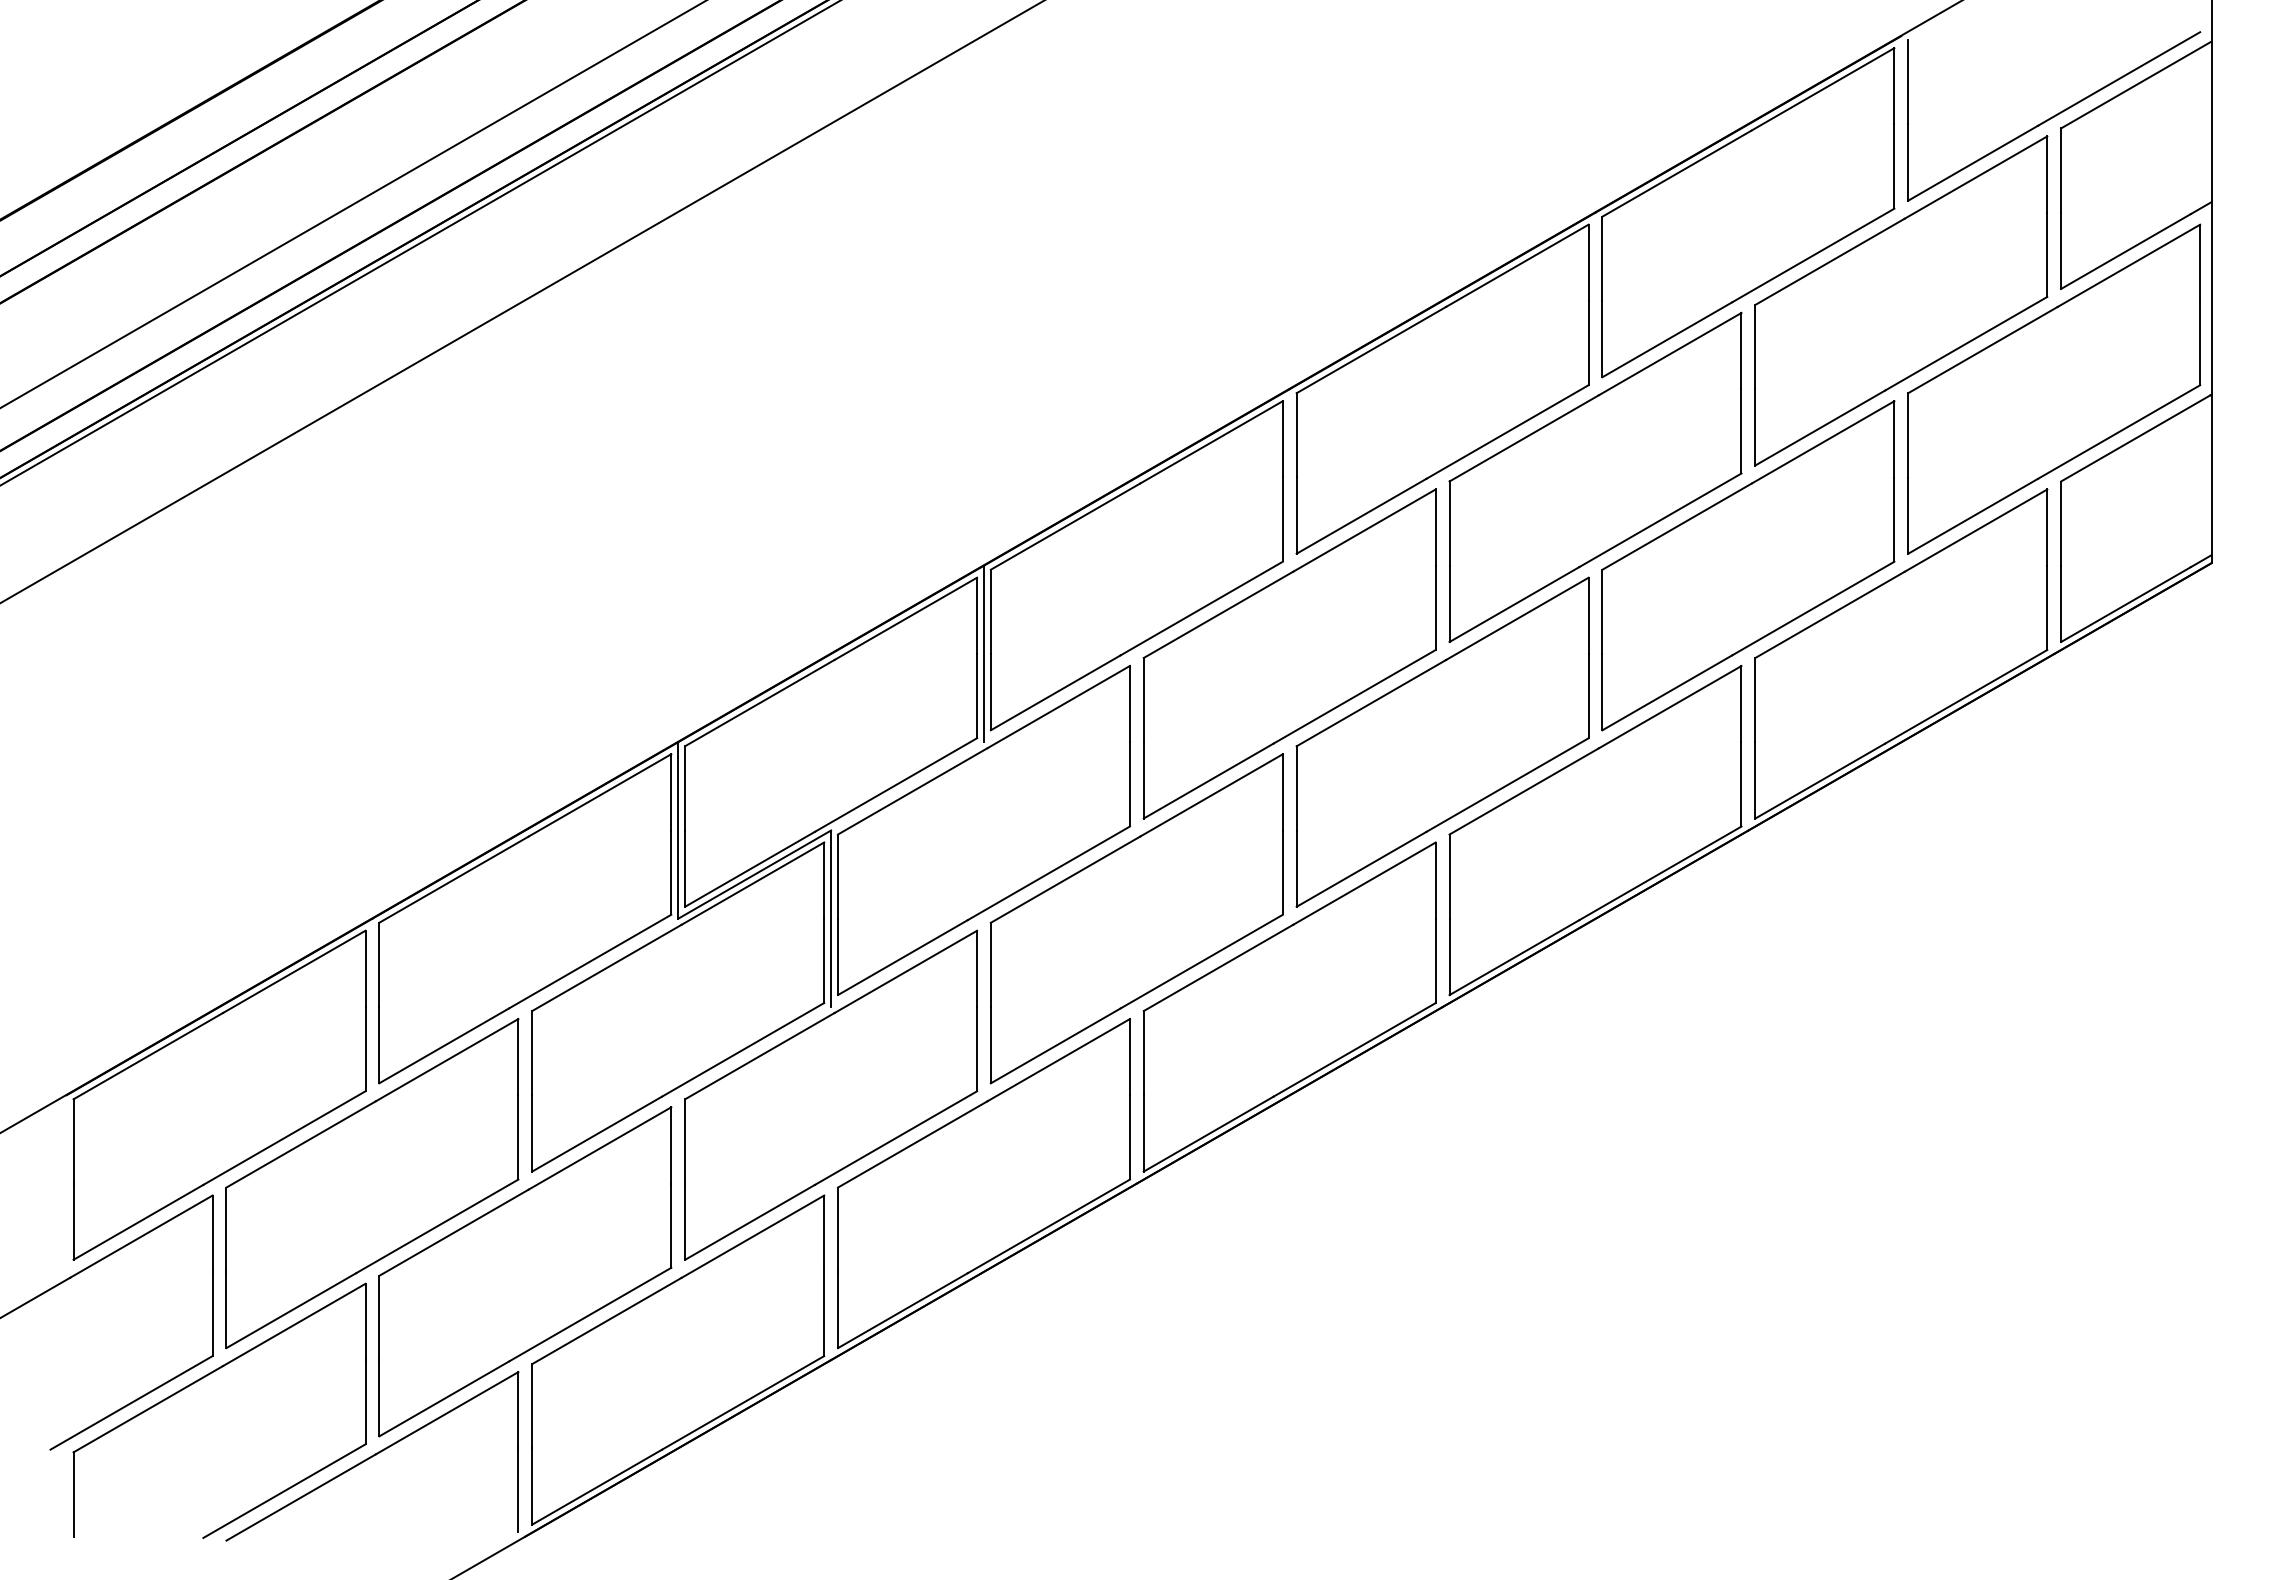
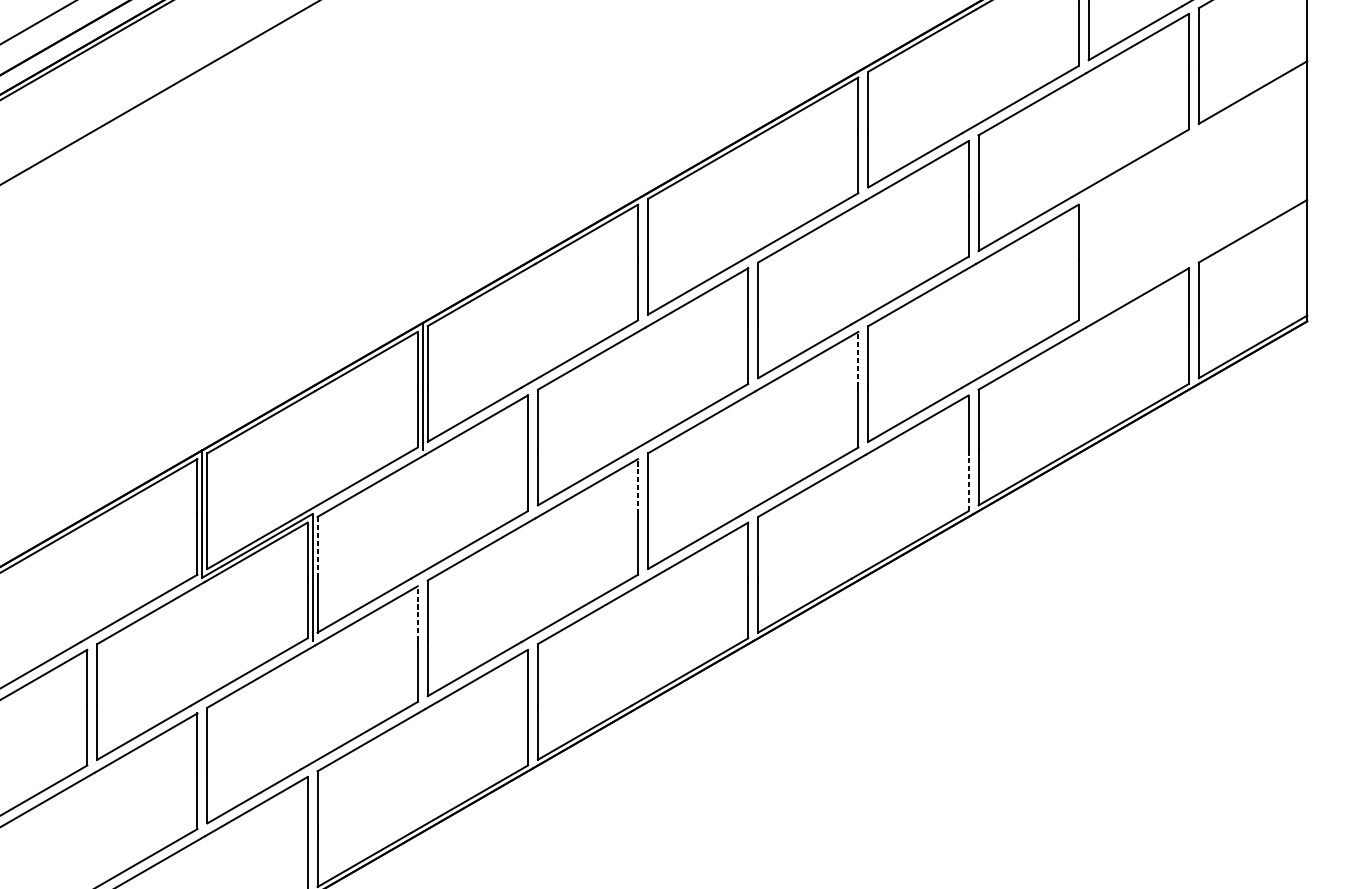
part: (2054, 388) -> (1194, 195), removed
line: (1588, 615) -> (858, 359), solid -> dashed
line: (1741, 784) -> (968, 480), solid -> dashed
line: (1282, 791) -> (637, 485), solid -> dashed
line: (838, 876) -> (317, 547), solid -> dashed
line: (977, 968) -> (418, 613), solid -> dashed

